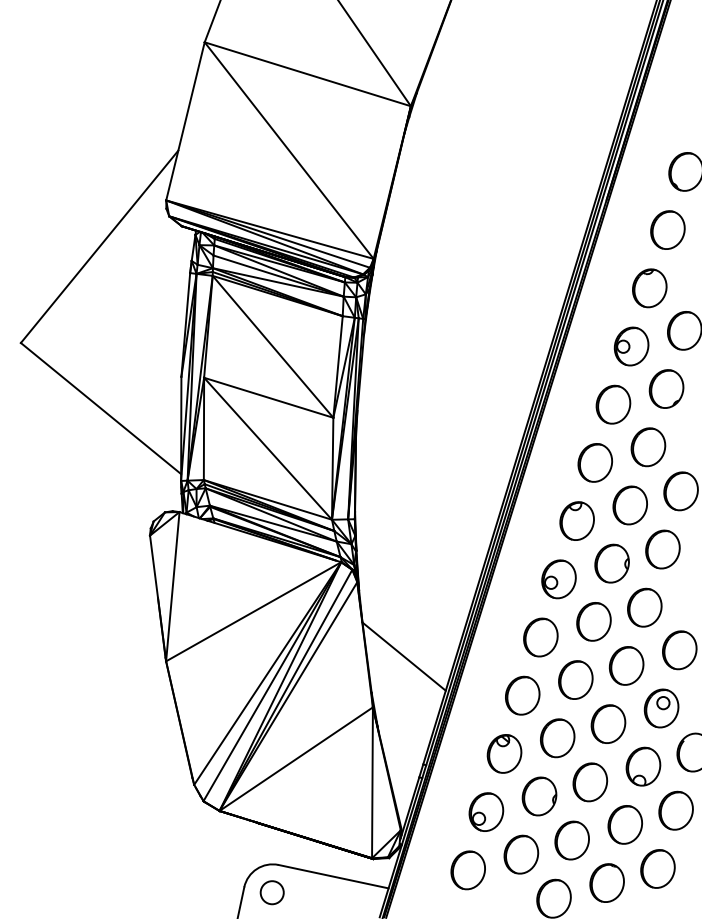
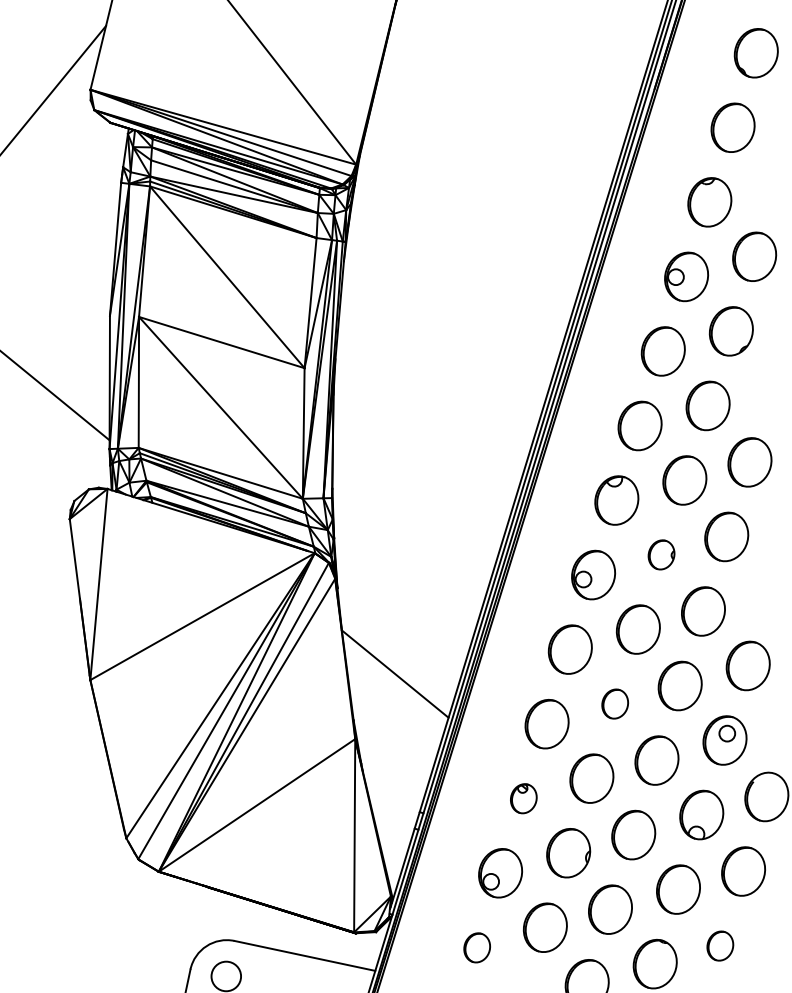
part: (611, 563) -> (660, 554), size x0.6
part: (575, 679) -> (614, 703), size x0.6
part: (504, 753) -> (523, 798), size x0.6
part: (657, 868) -> (719, 945), size x0.6
part: (467, 870) -> (476, 948), size x0.6

